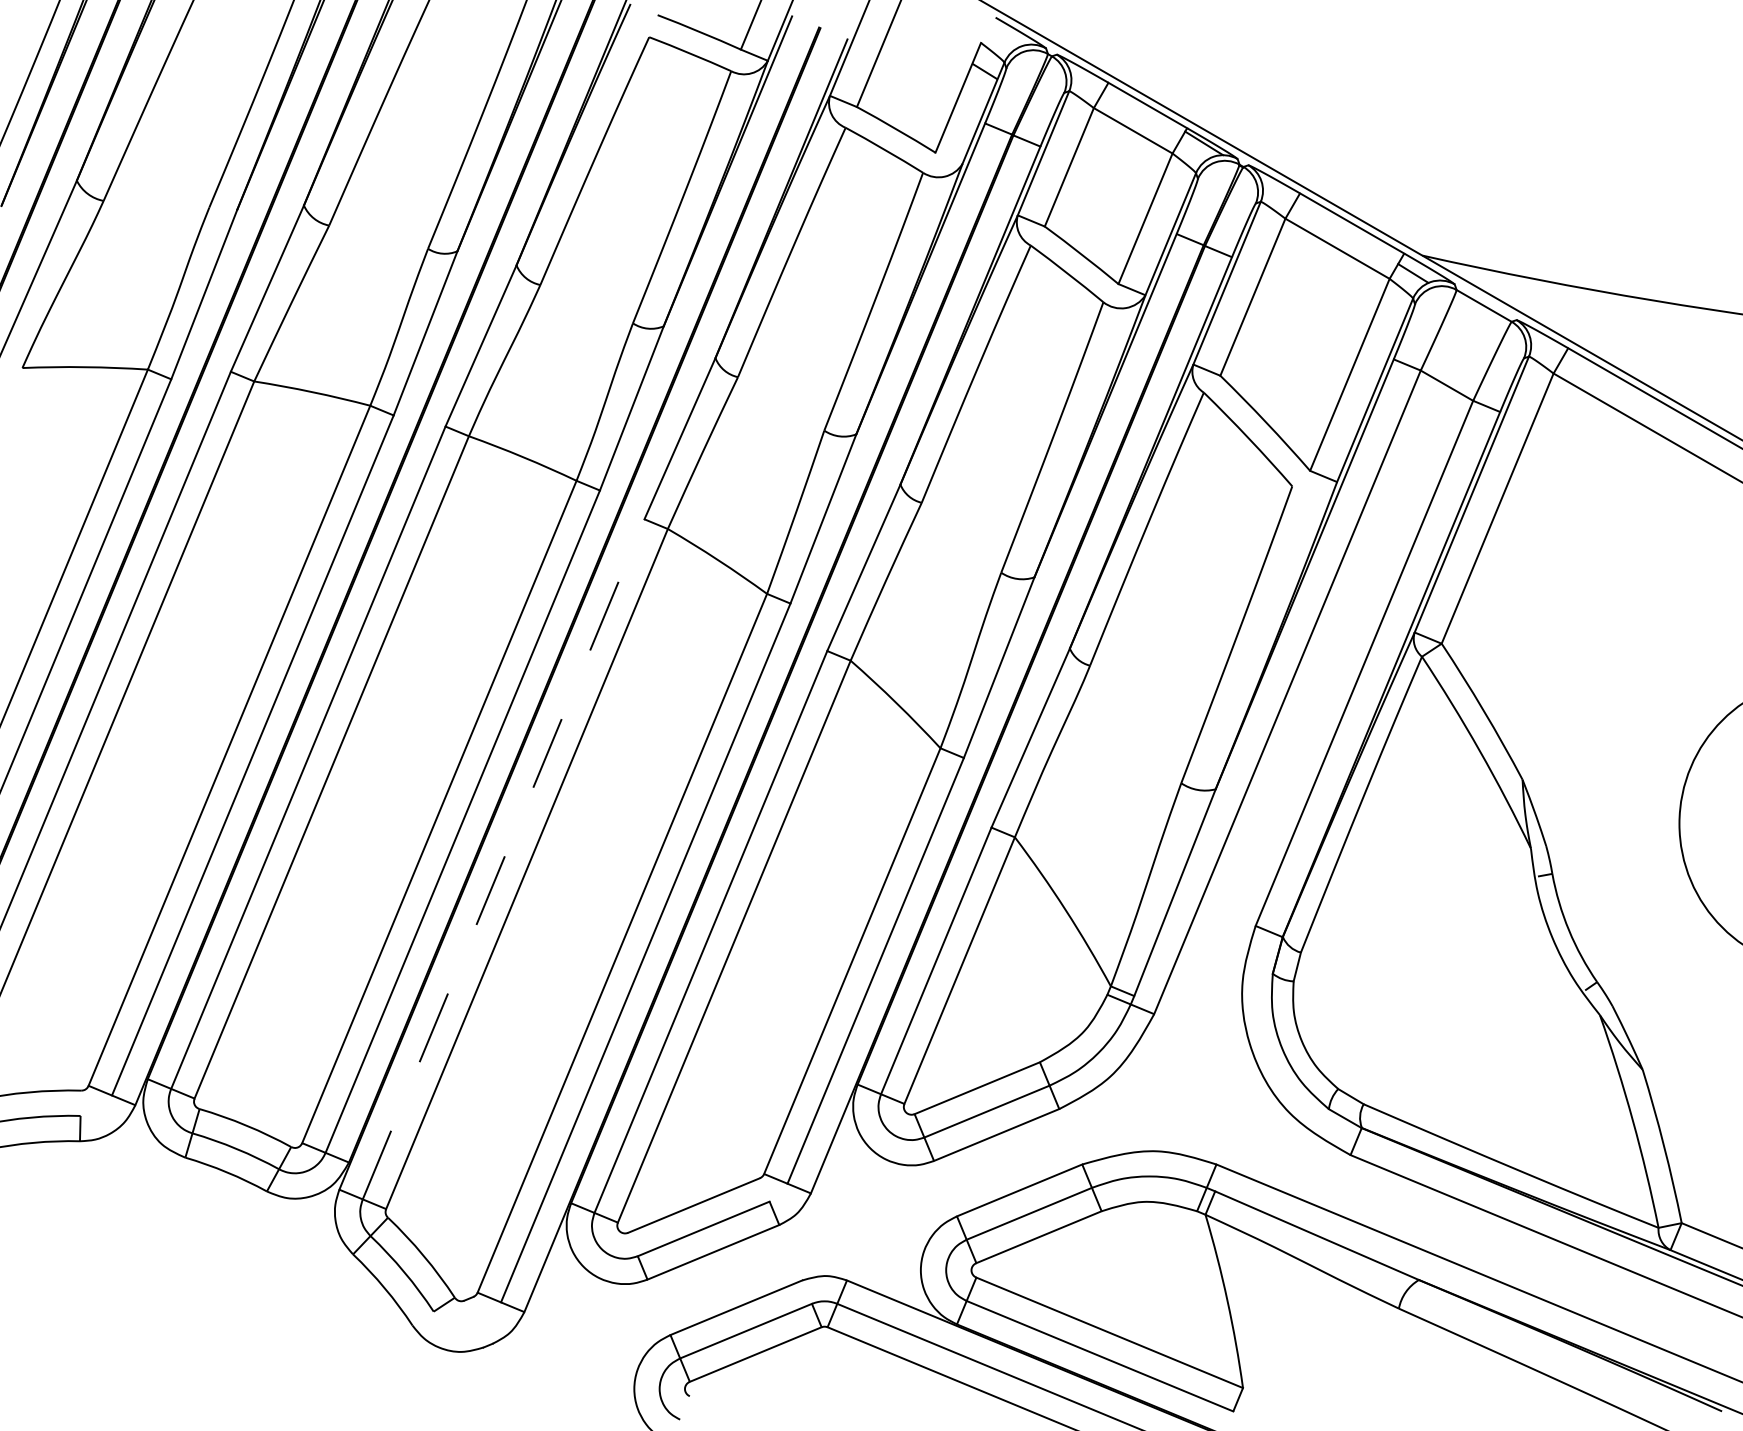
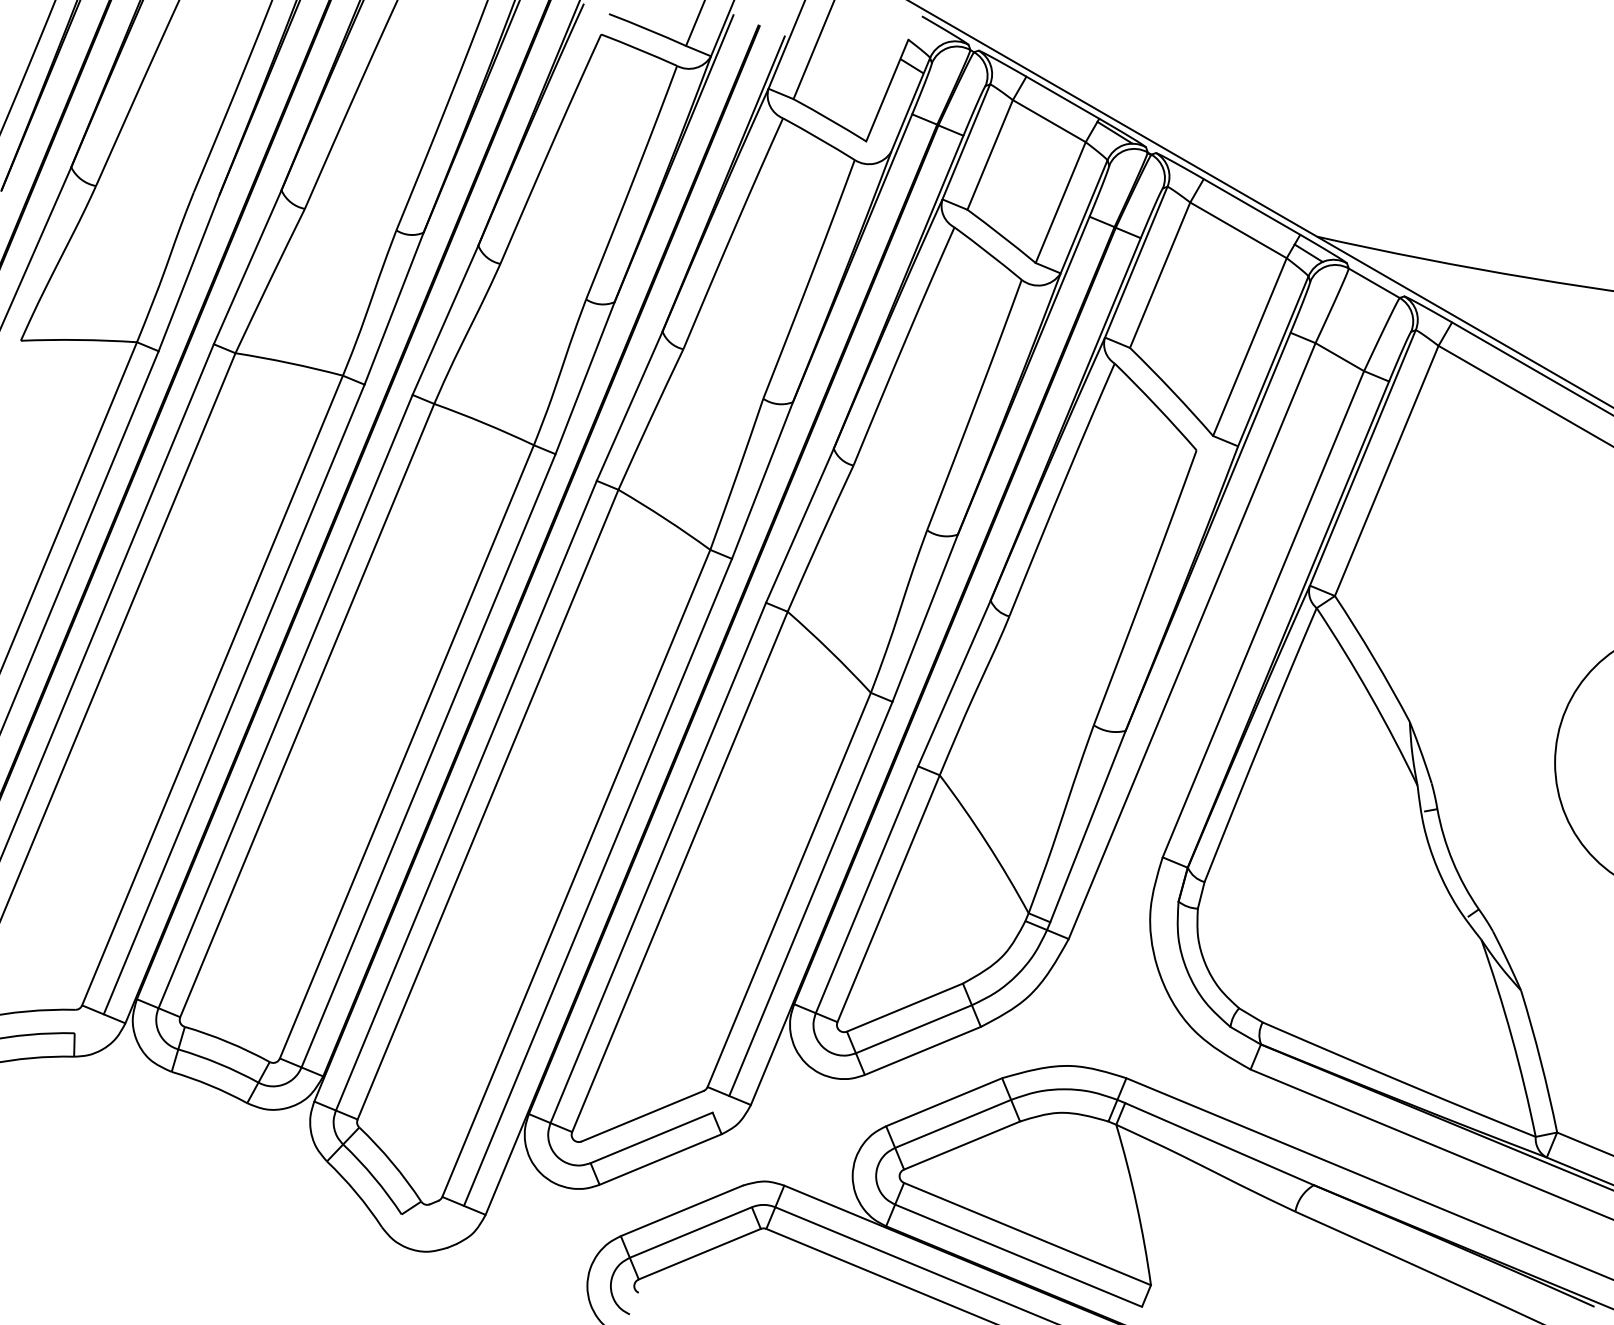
line: (503, 858) -> (466, 794), dashed -> solid

